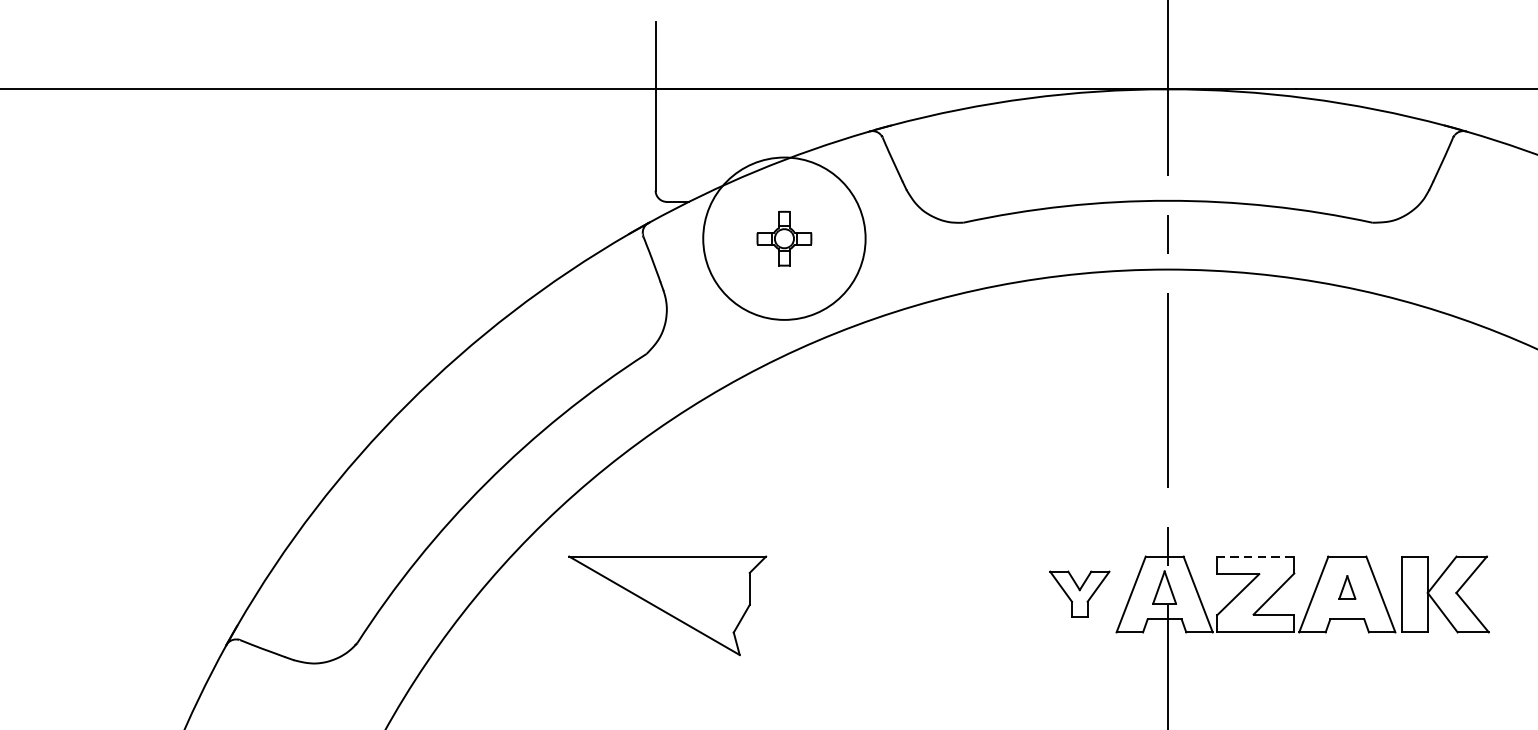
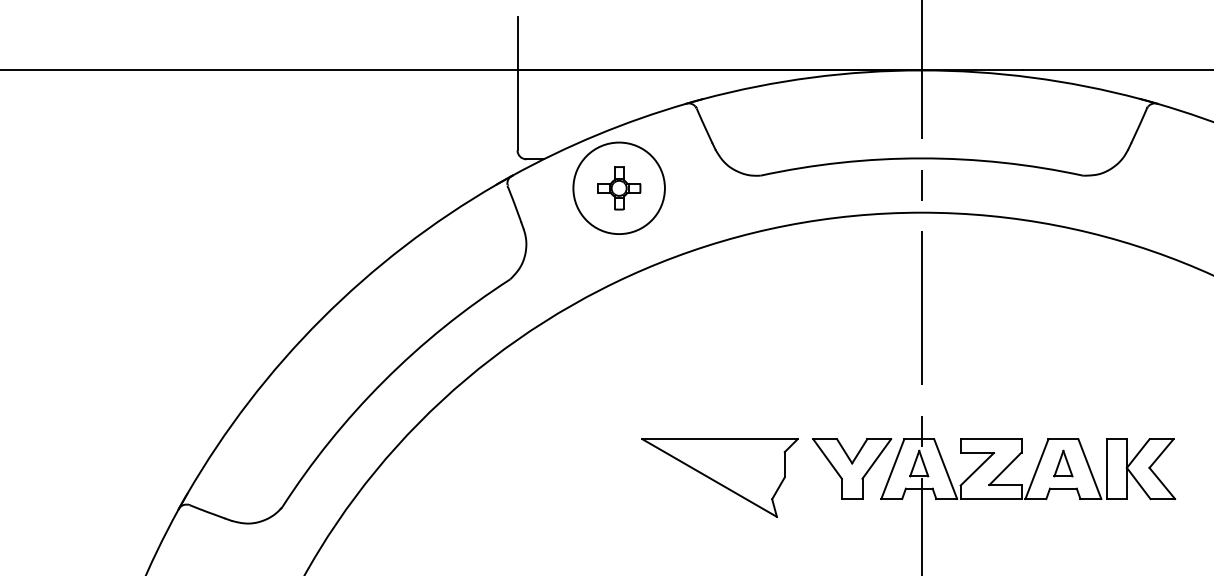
circle: (783, 238) -> (618, 188), size x0.71
line: (1254, 556) -> (990, 439), dashed -> solid
part: (1347, 587) -> (1063, 463), size x1.43
part: (1080, 593) -> (852, 468), size x1.67
part: (666, 605) -> (719, 477), moved

